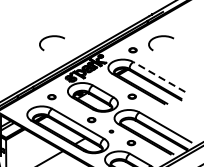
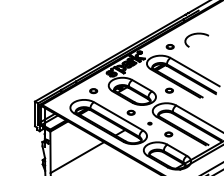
curve: (51, 37) -> (93, 34), removed
line: (158, 76) -> (194, 71), dashed -> solid

